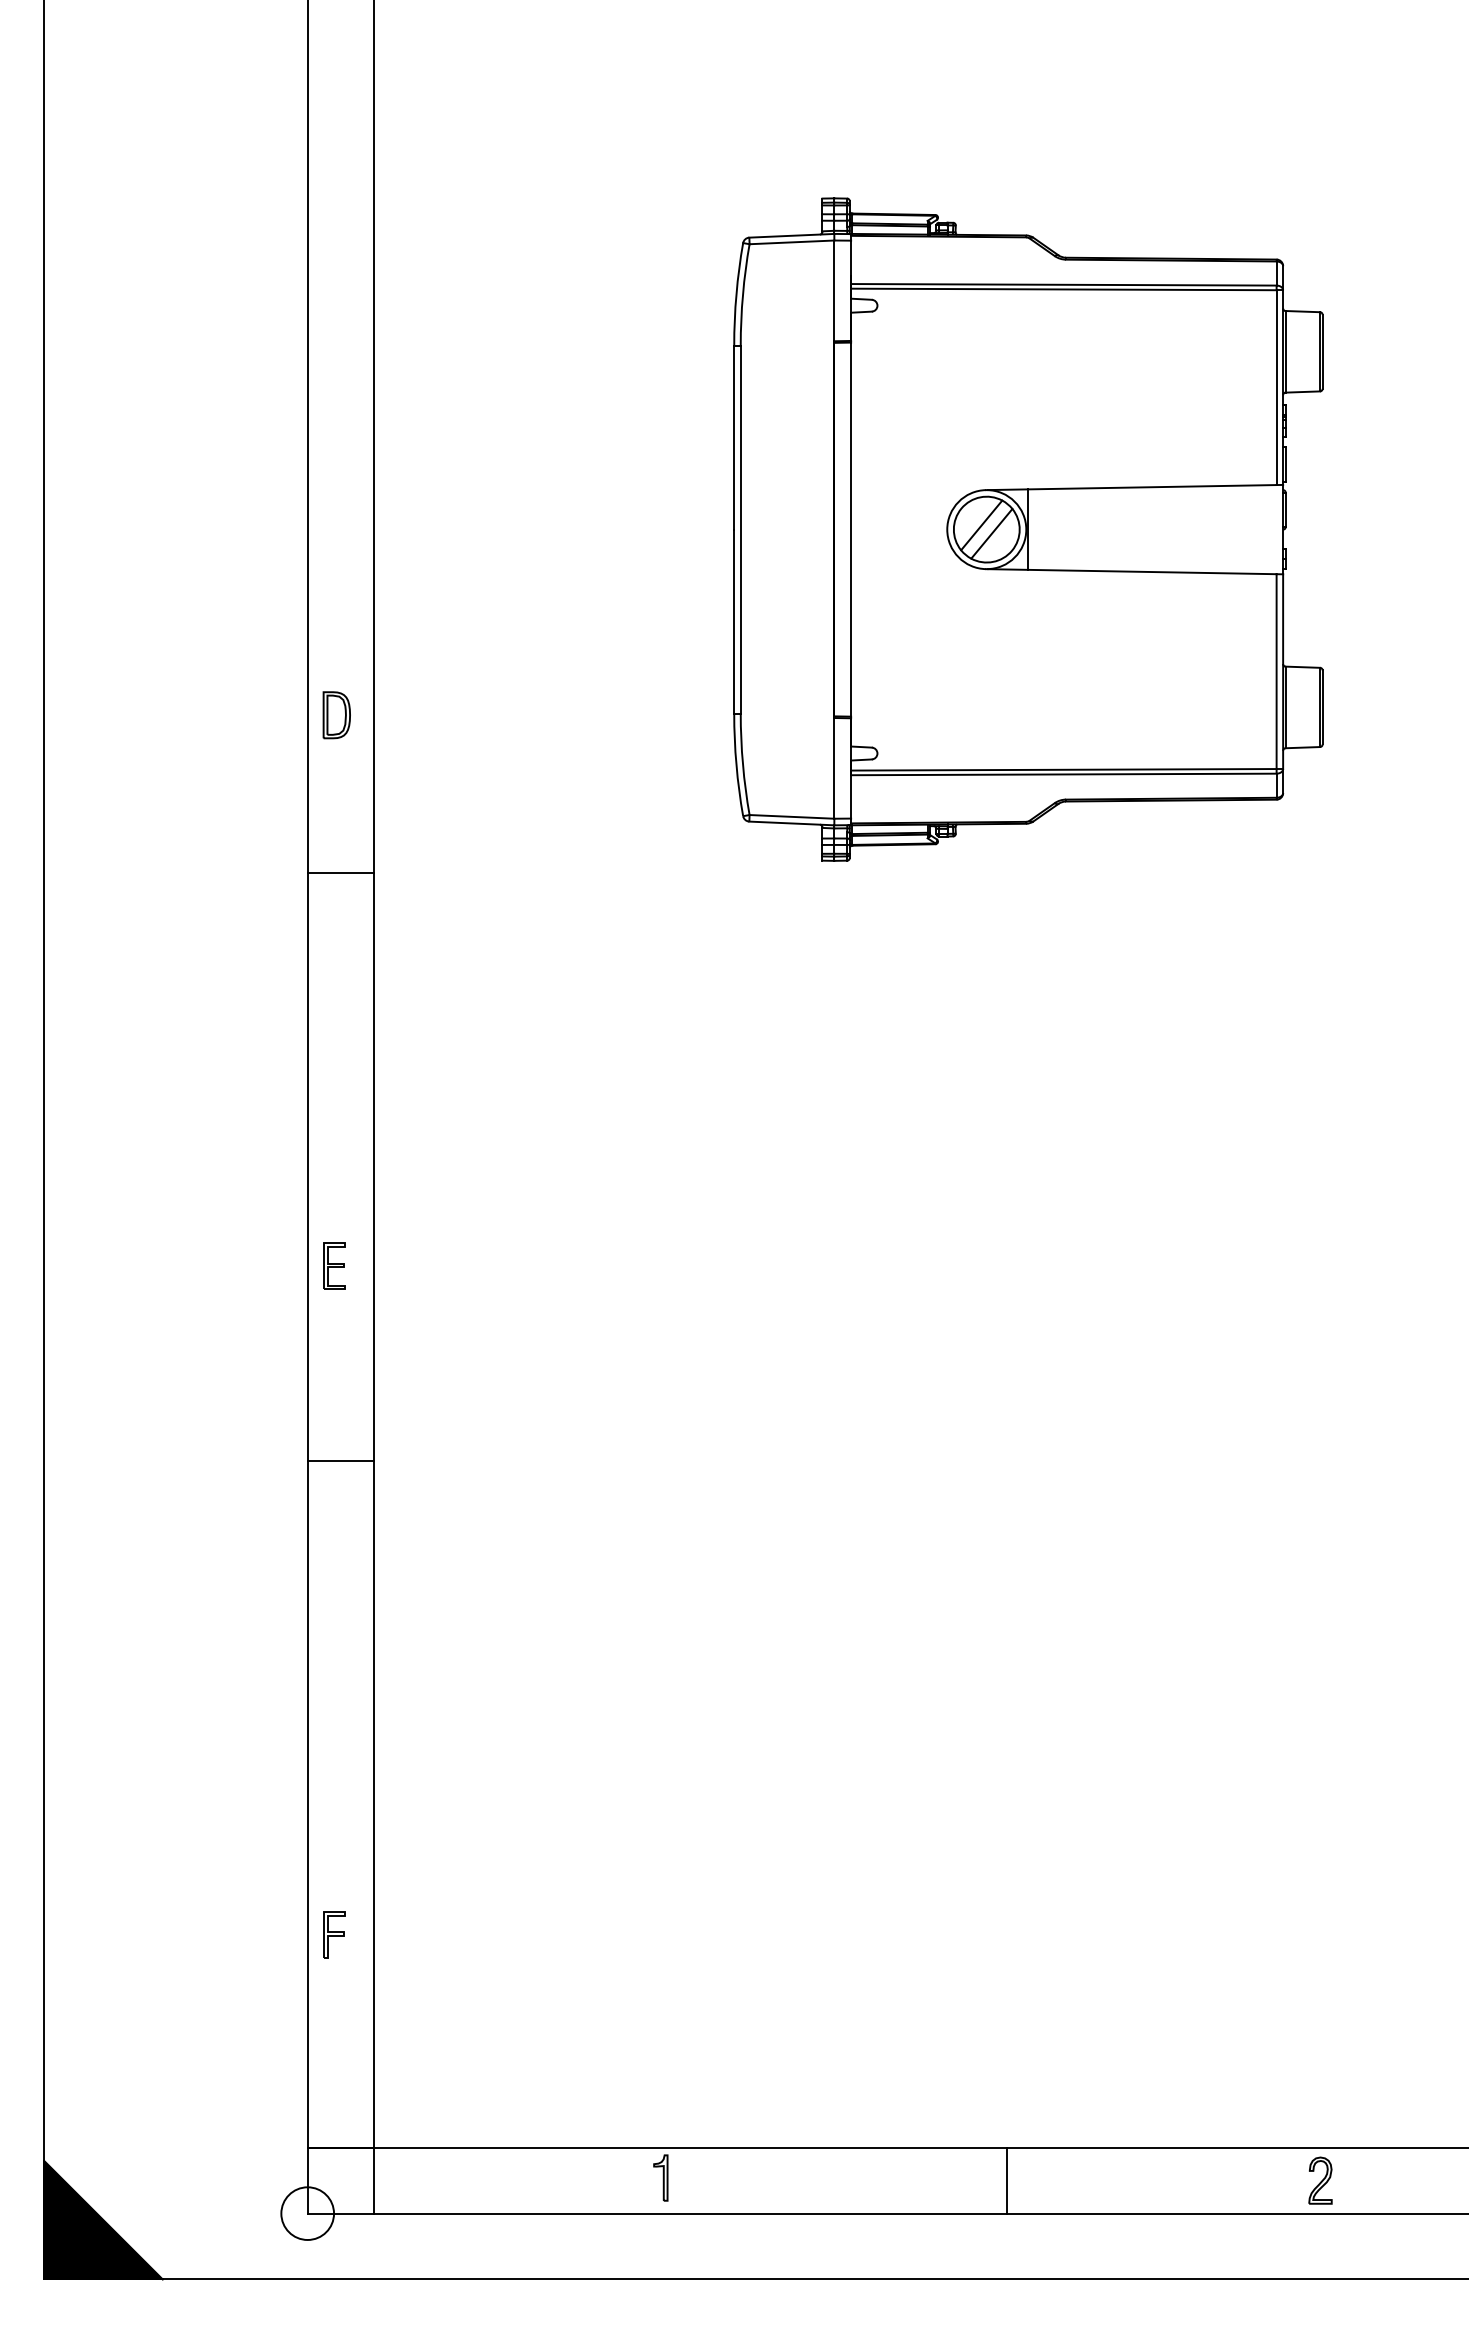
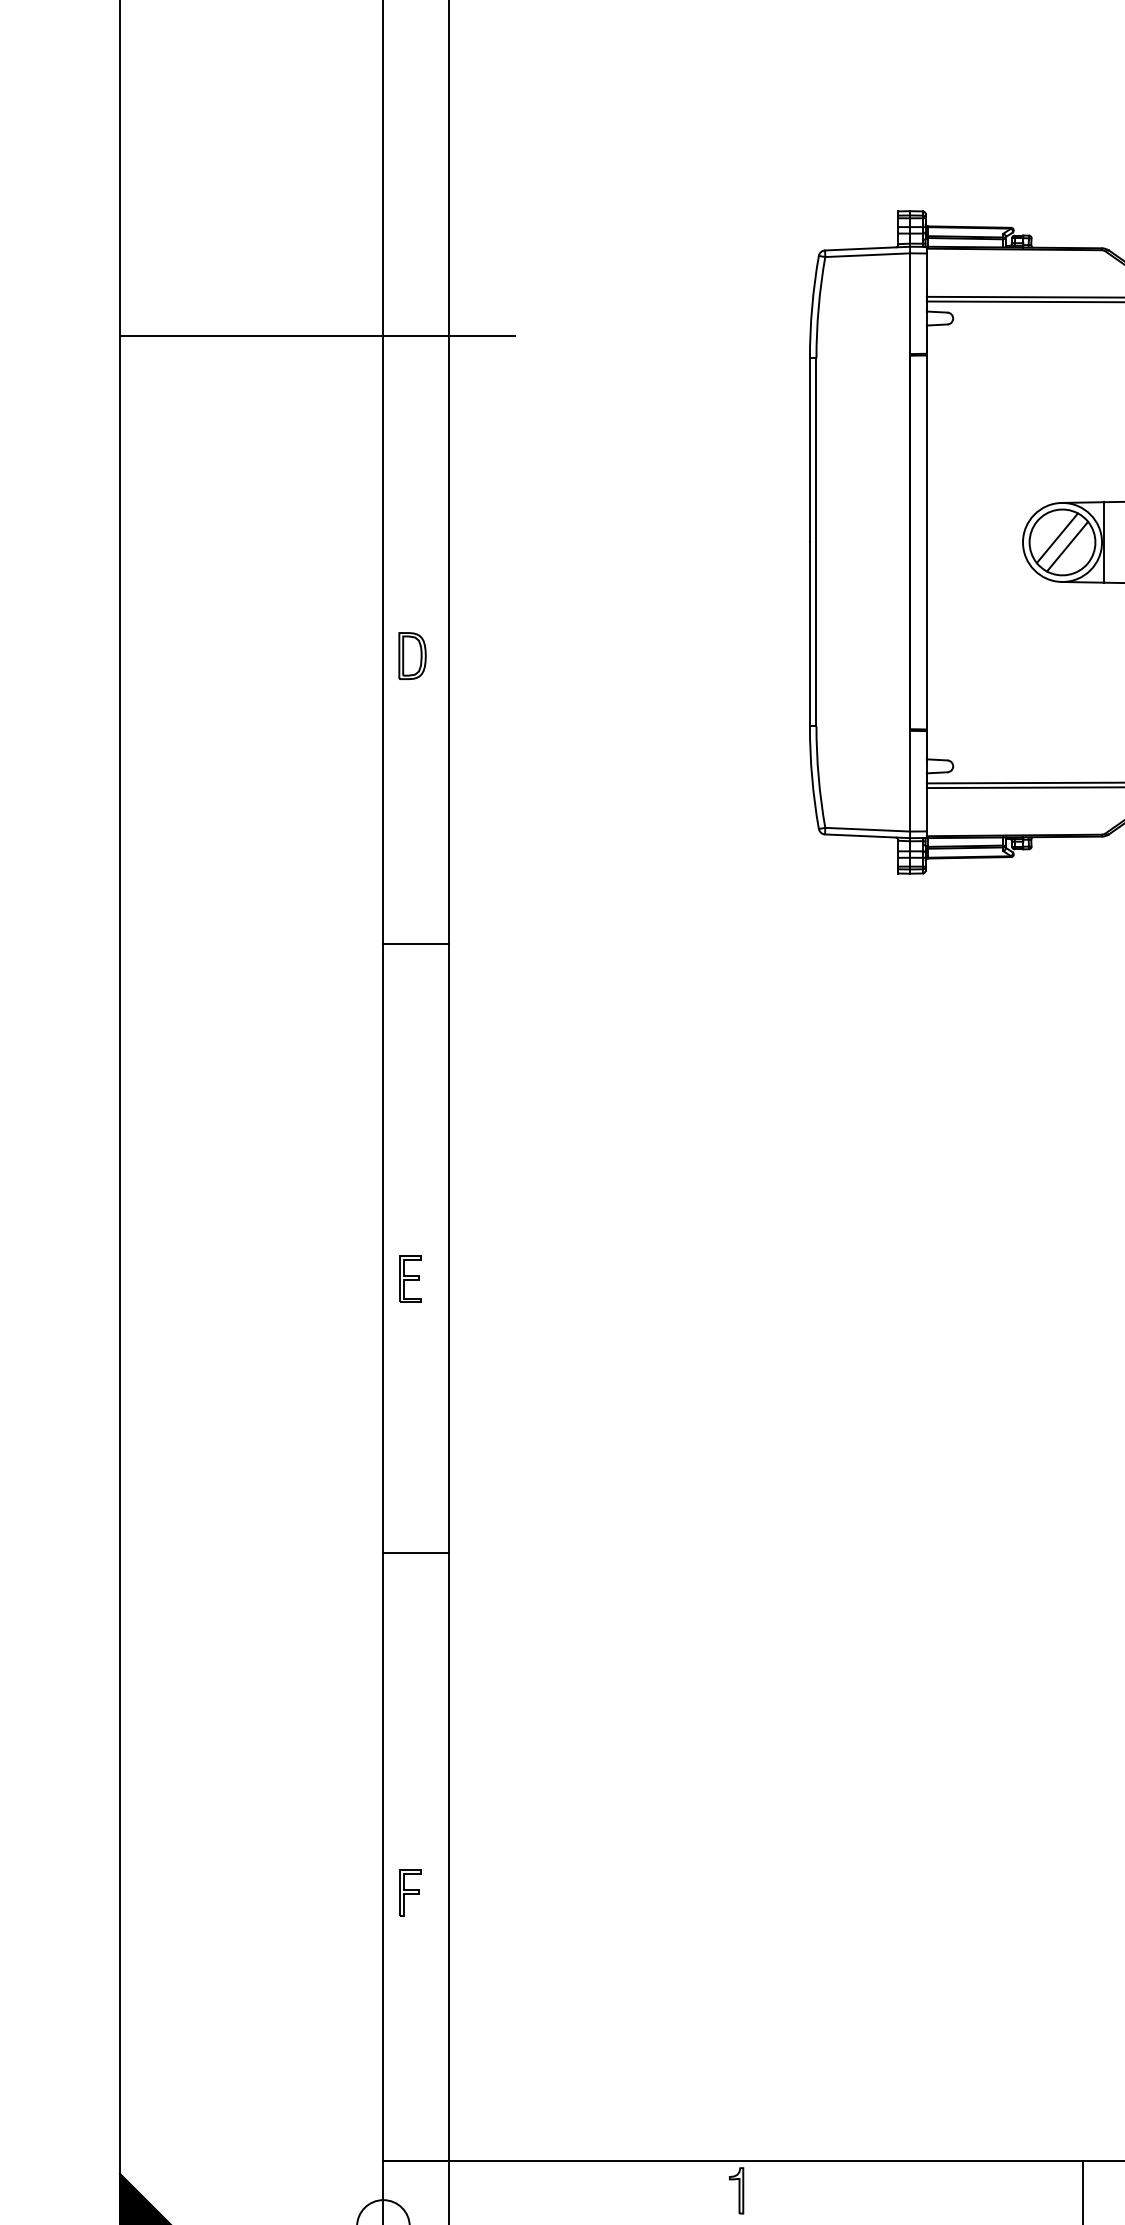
line: (241, 323) -> (317, 336), added
part: (336, 715) -> (412, 656), moved
line: (340, 872) -> (416, 944), moved
line: (340, 1460) -> (416, 1552), moved
part: (334, 1934) -> (410, 1892), moved

